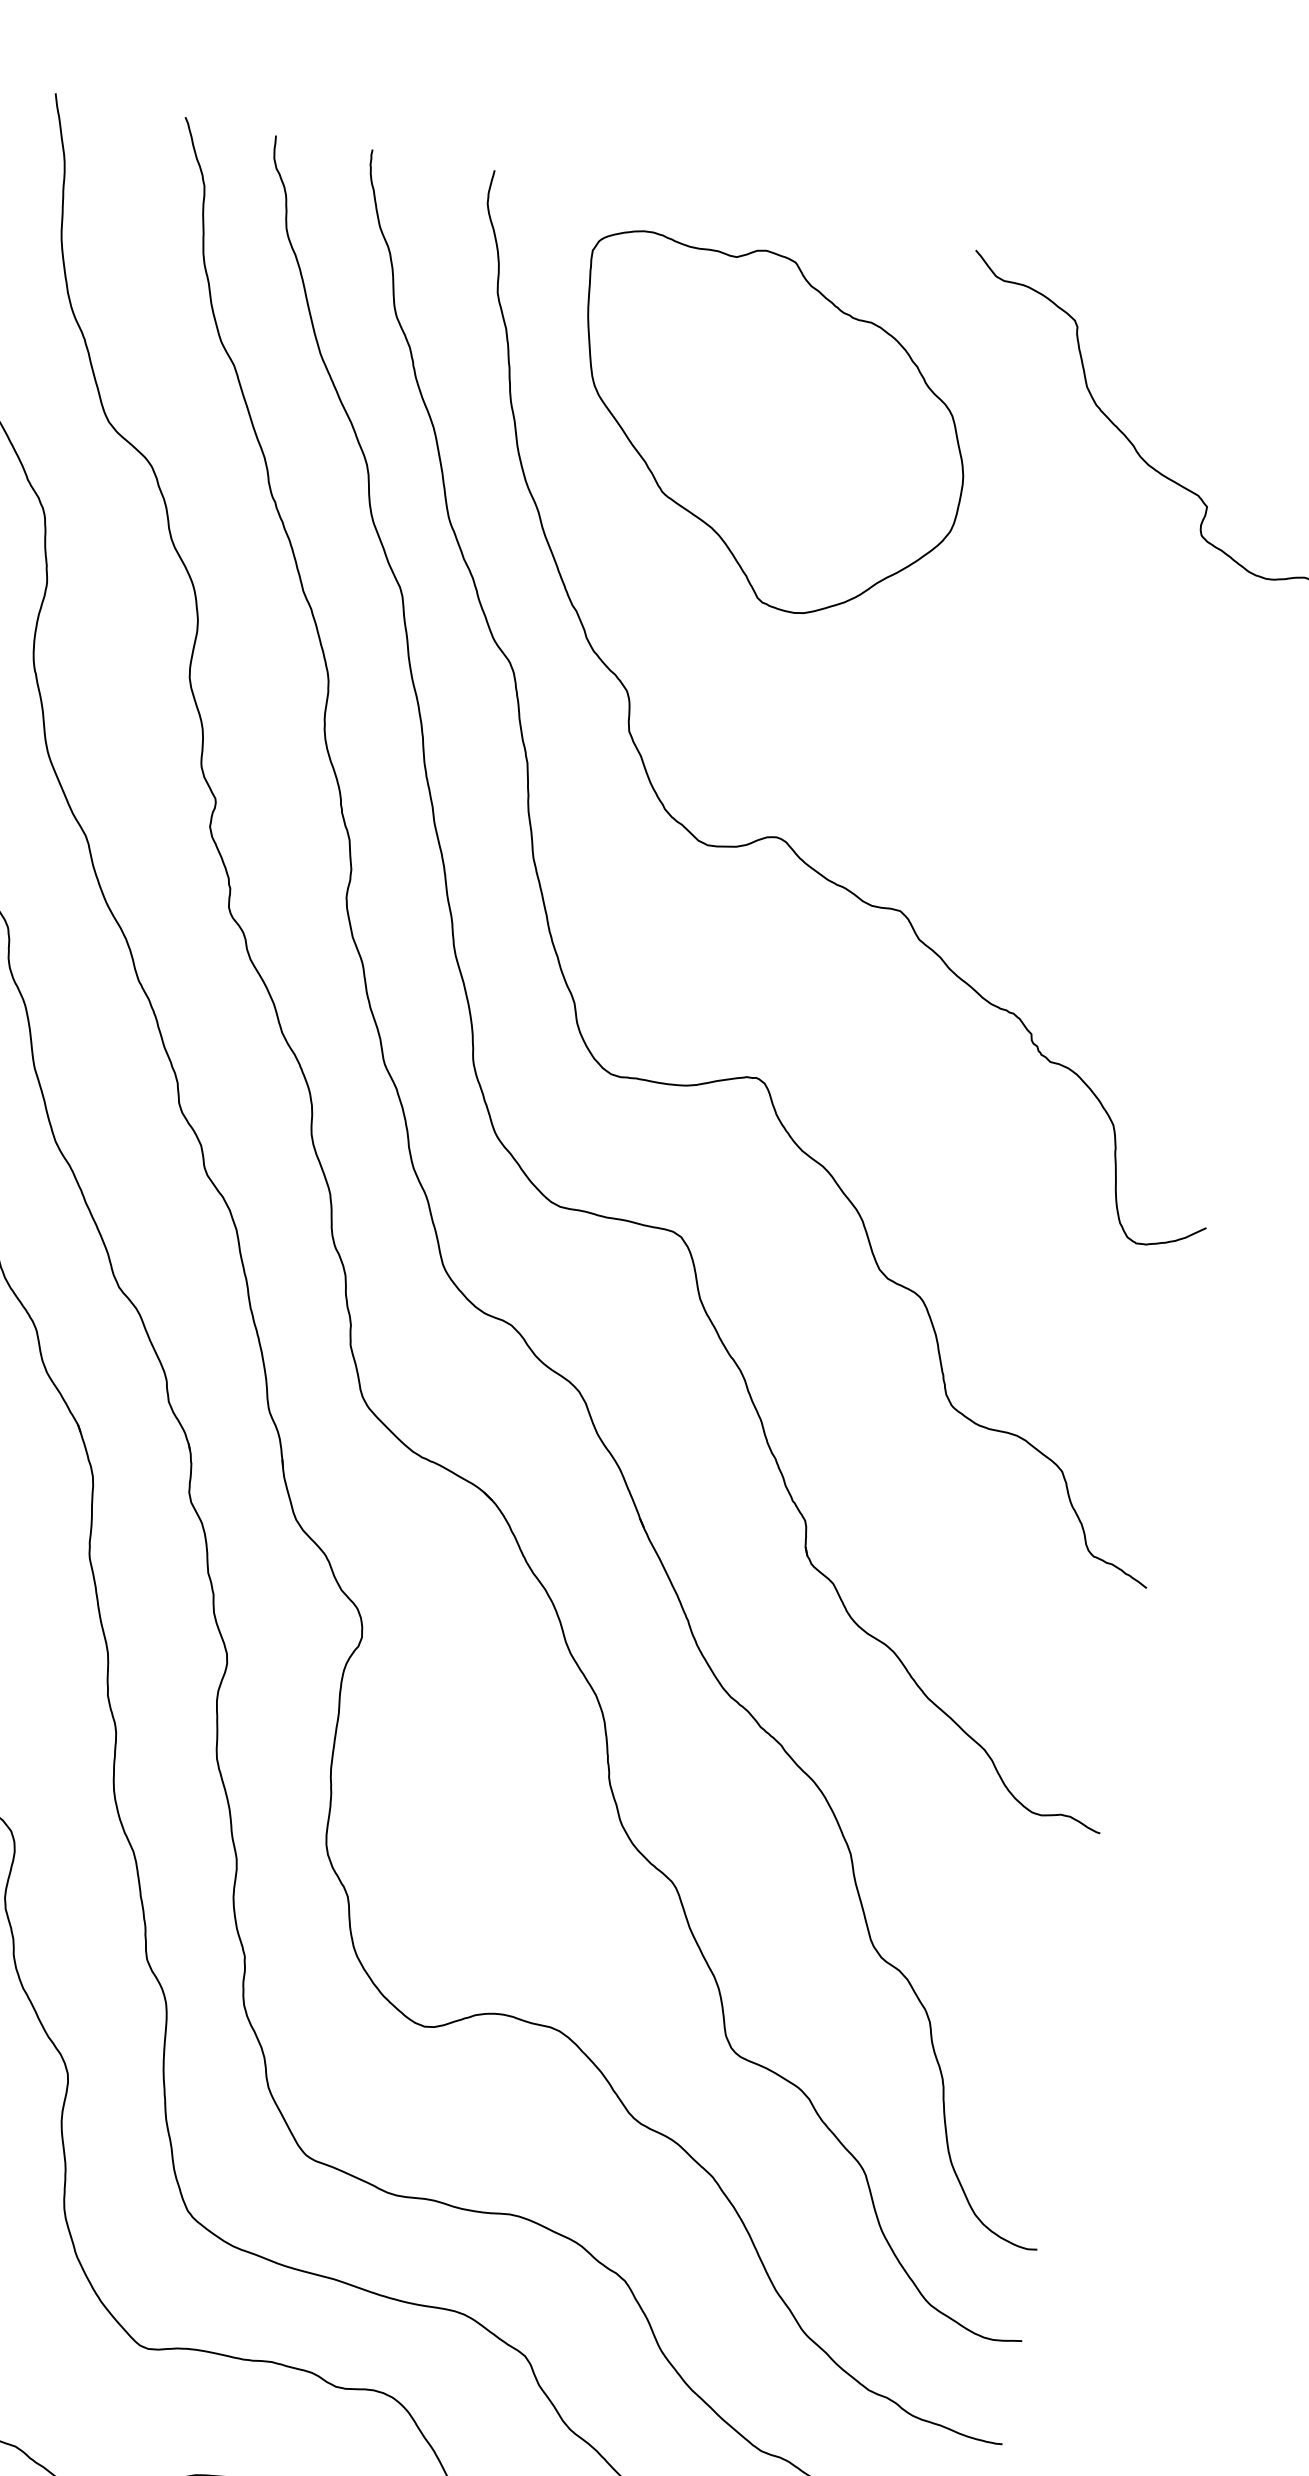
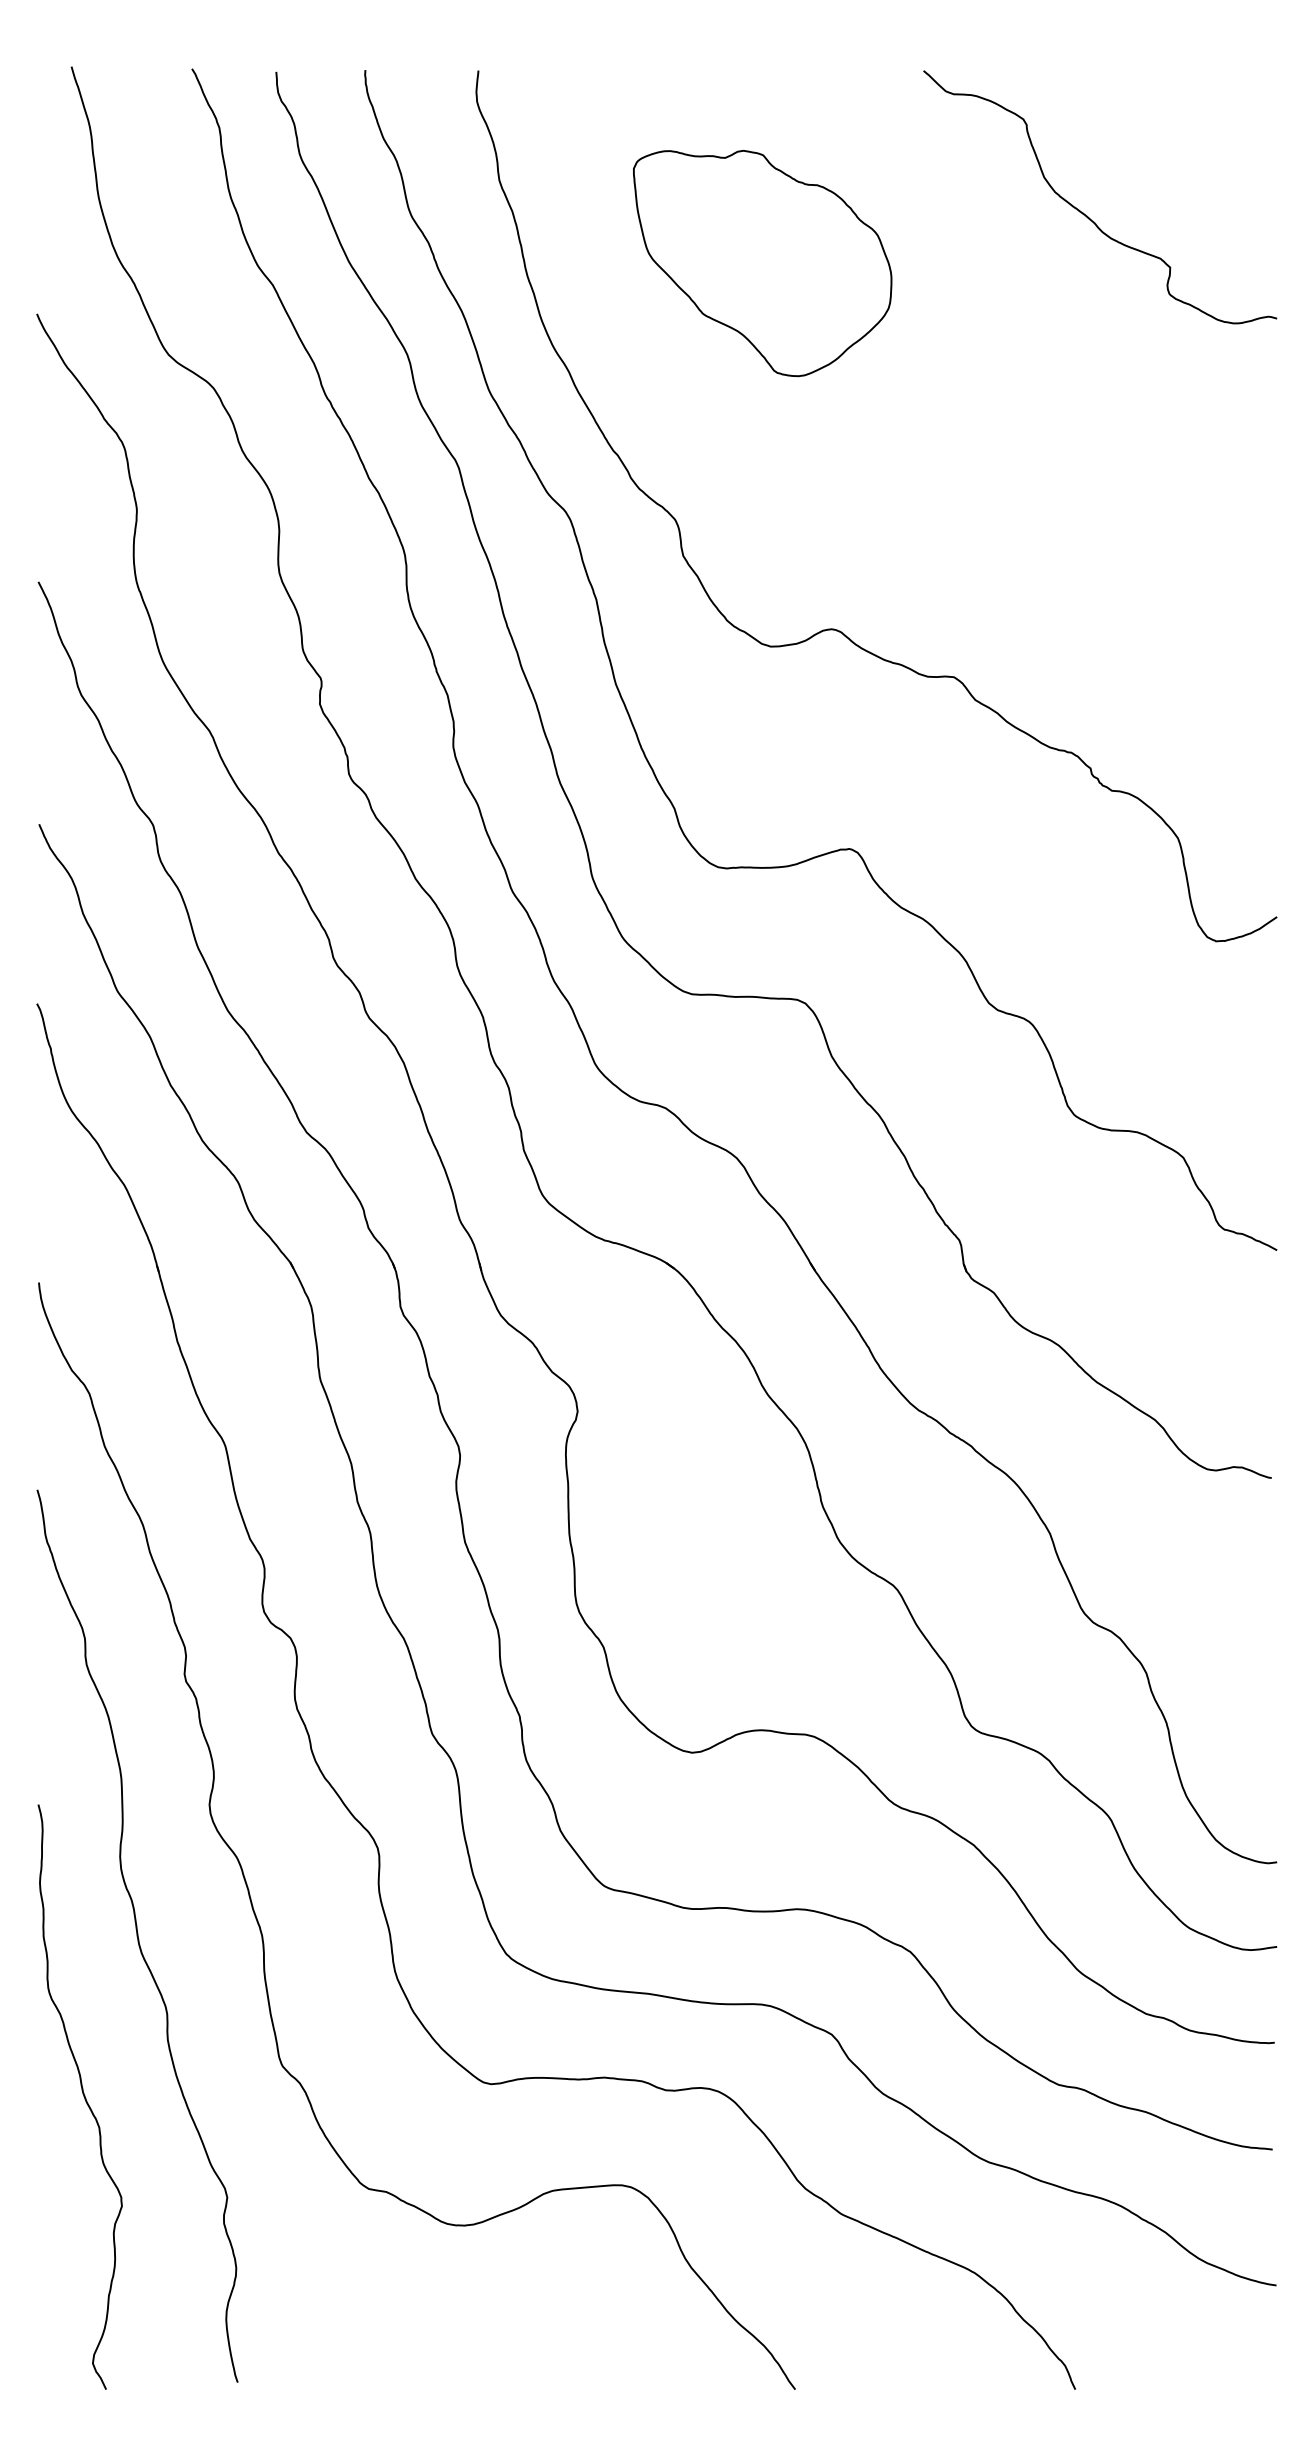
part: (767, 429) -> (762, 263), size x0.7

